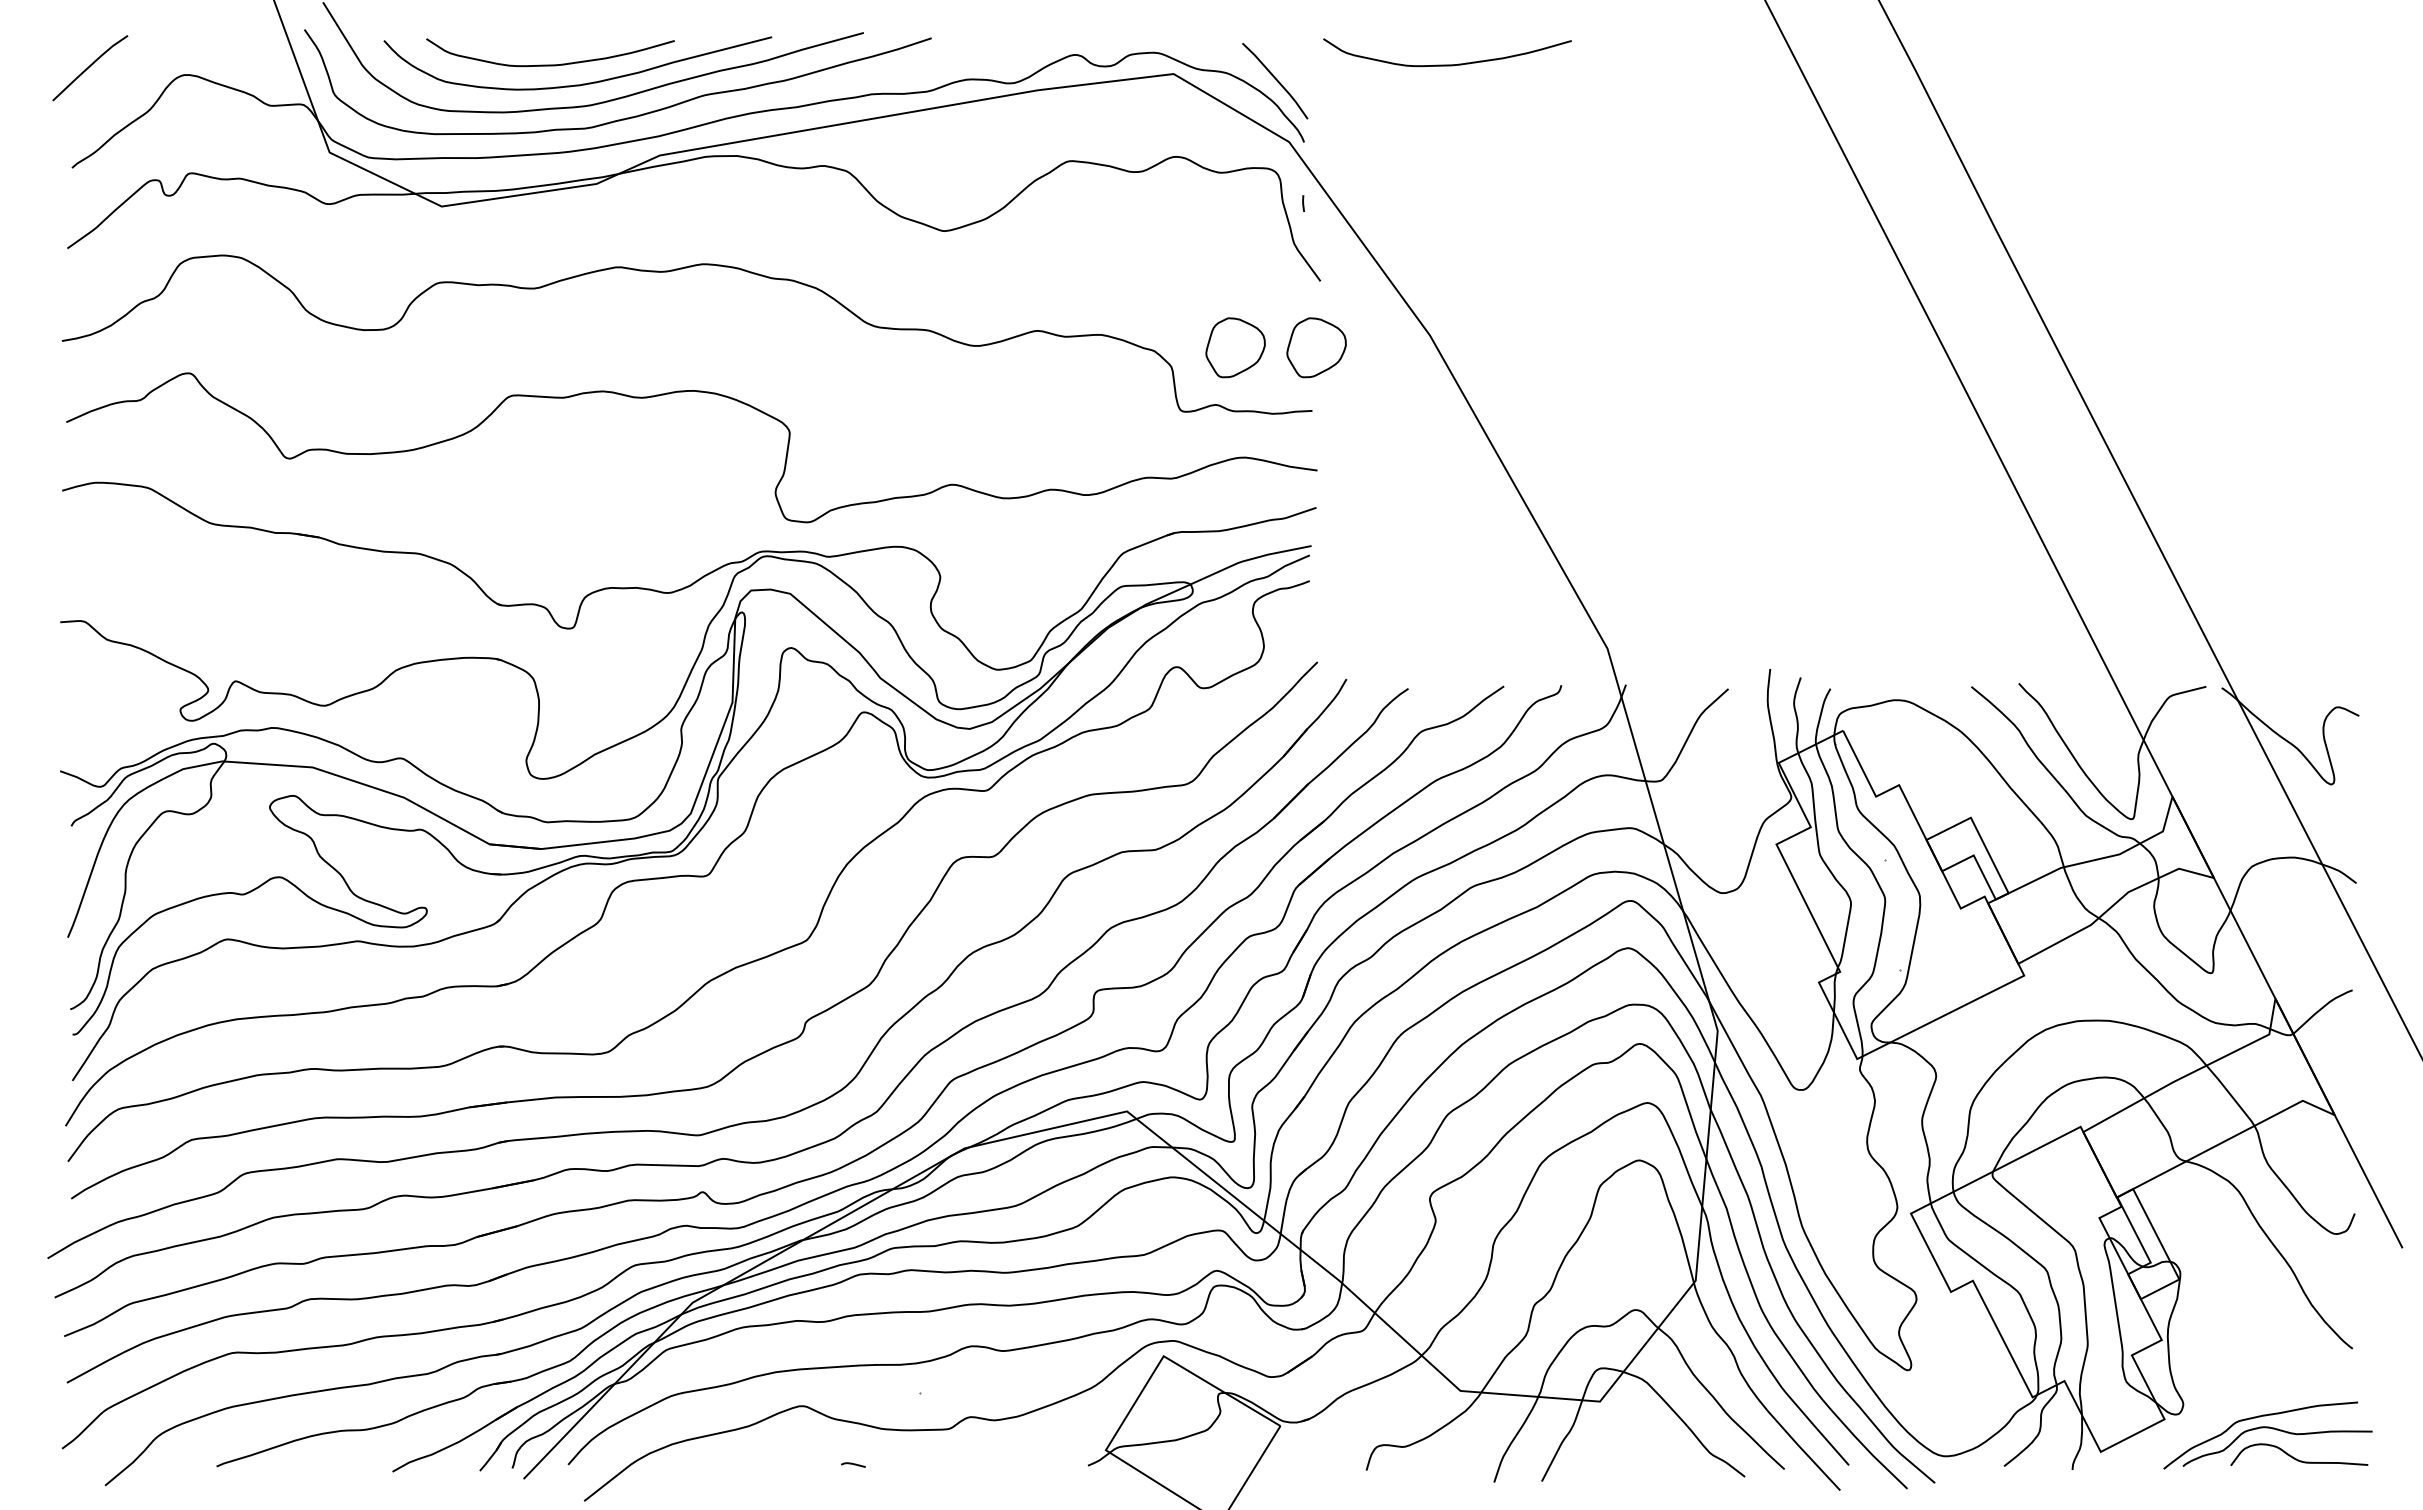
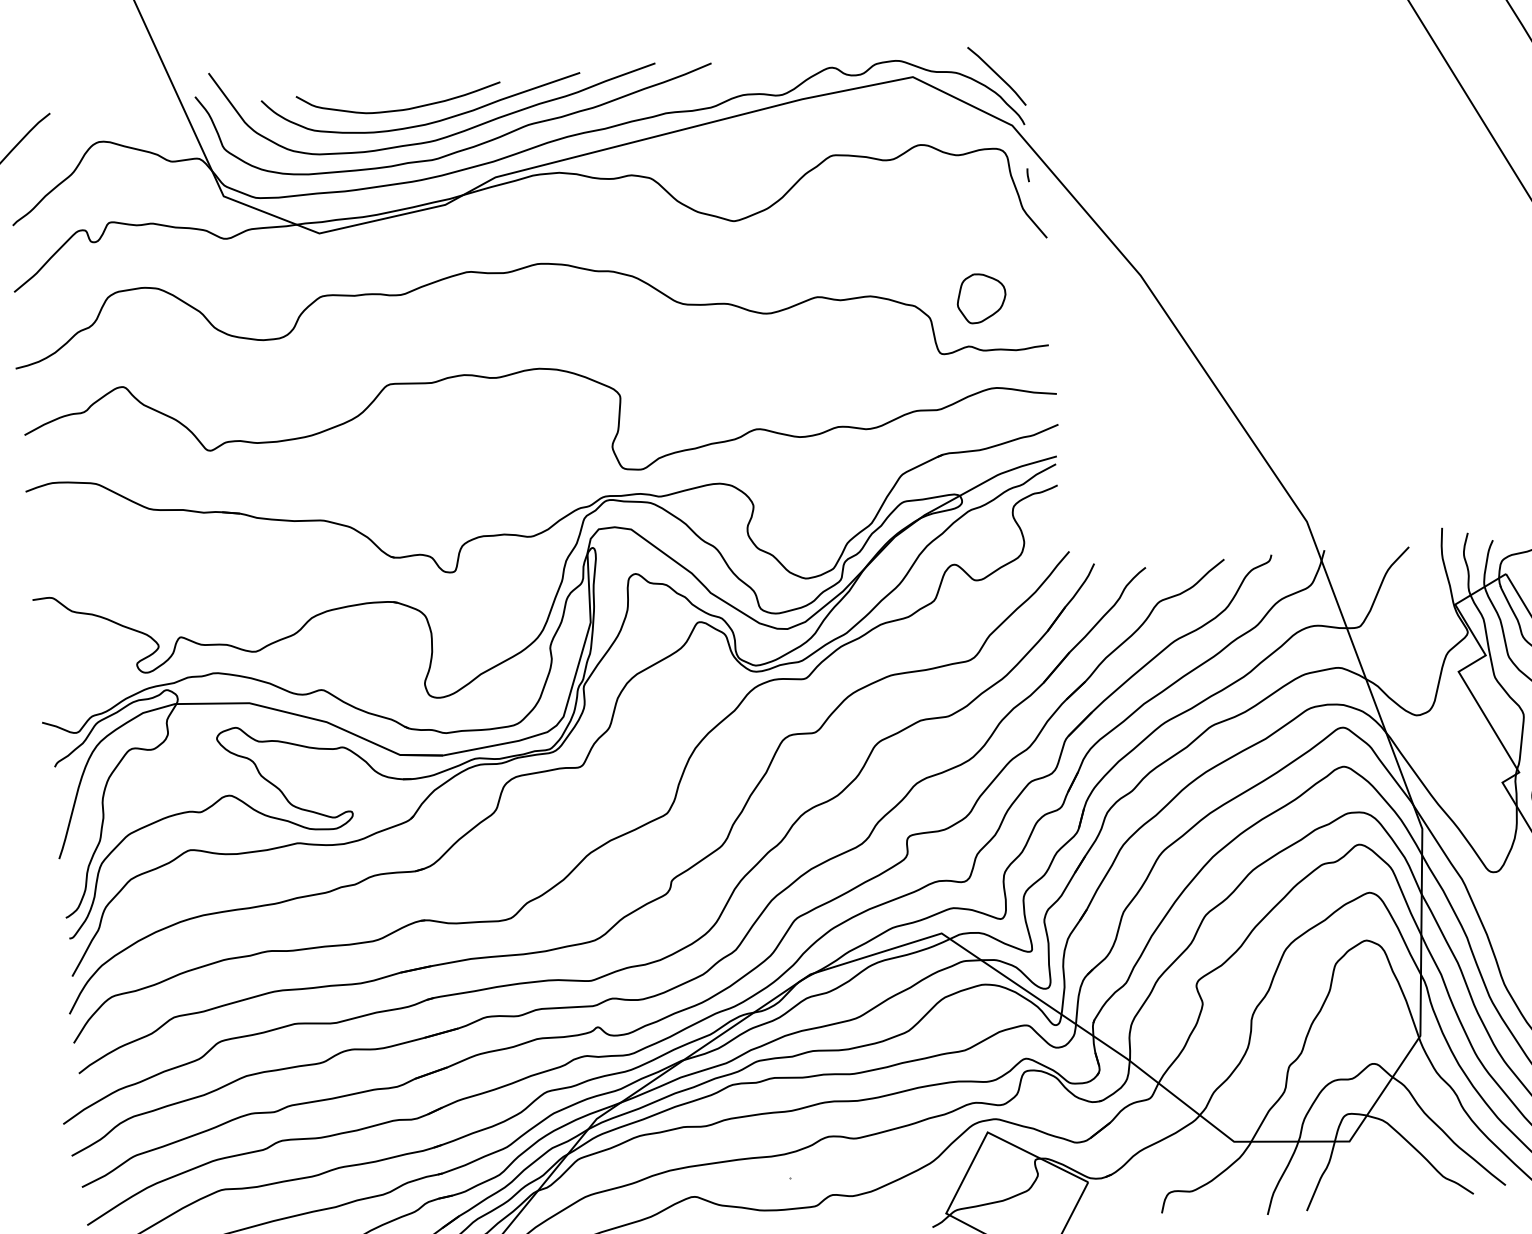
curve: (1447, 64) -> (1137, 51), removed
part: (1316, 347) -> (1048, 292), removed

